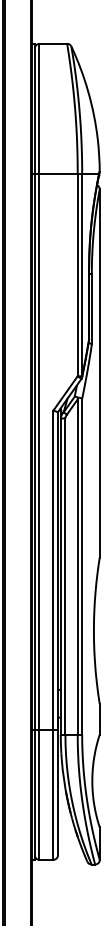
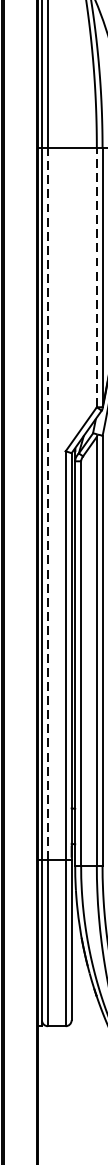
line: (77, 274) -> (96, 277), solid -> dashed
line: (39, 451) -> (47, 503), solid -> dashed

